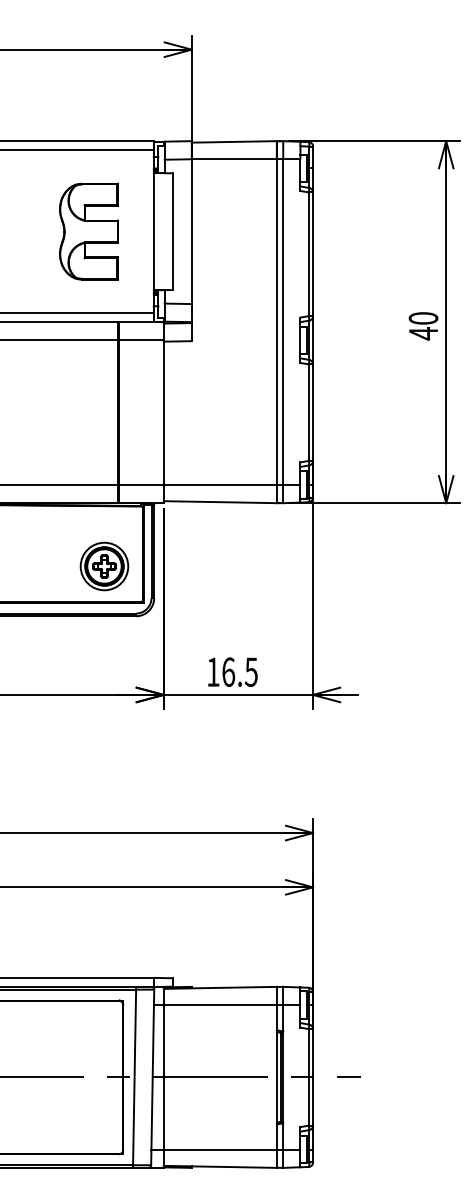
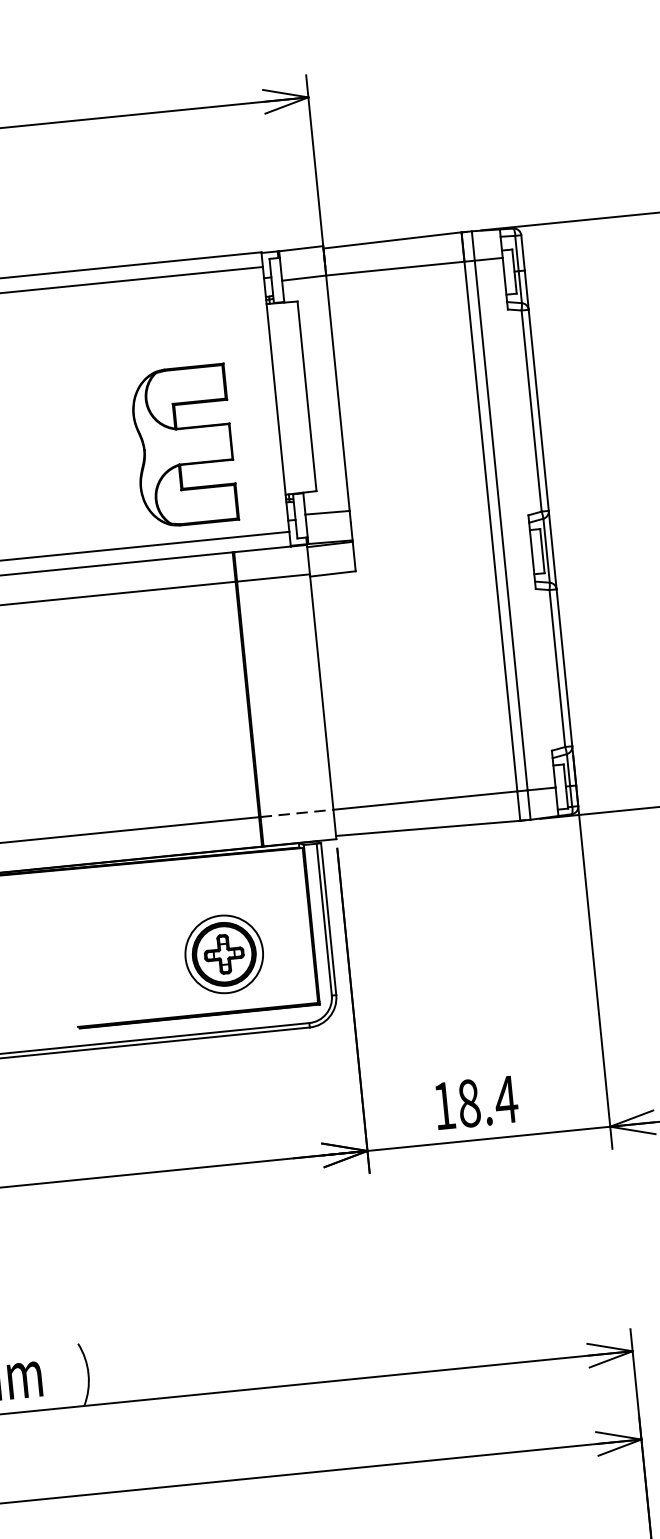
part: (88, 231) -> (183, 446), moved
line: (141, 485) -> (297, 814), solid -> dashed
part: (104, 566) -> (224, 954), moved
text: (240, 671) -> (488, 1100), 16.5 -> 18.4

